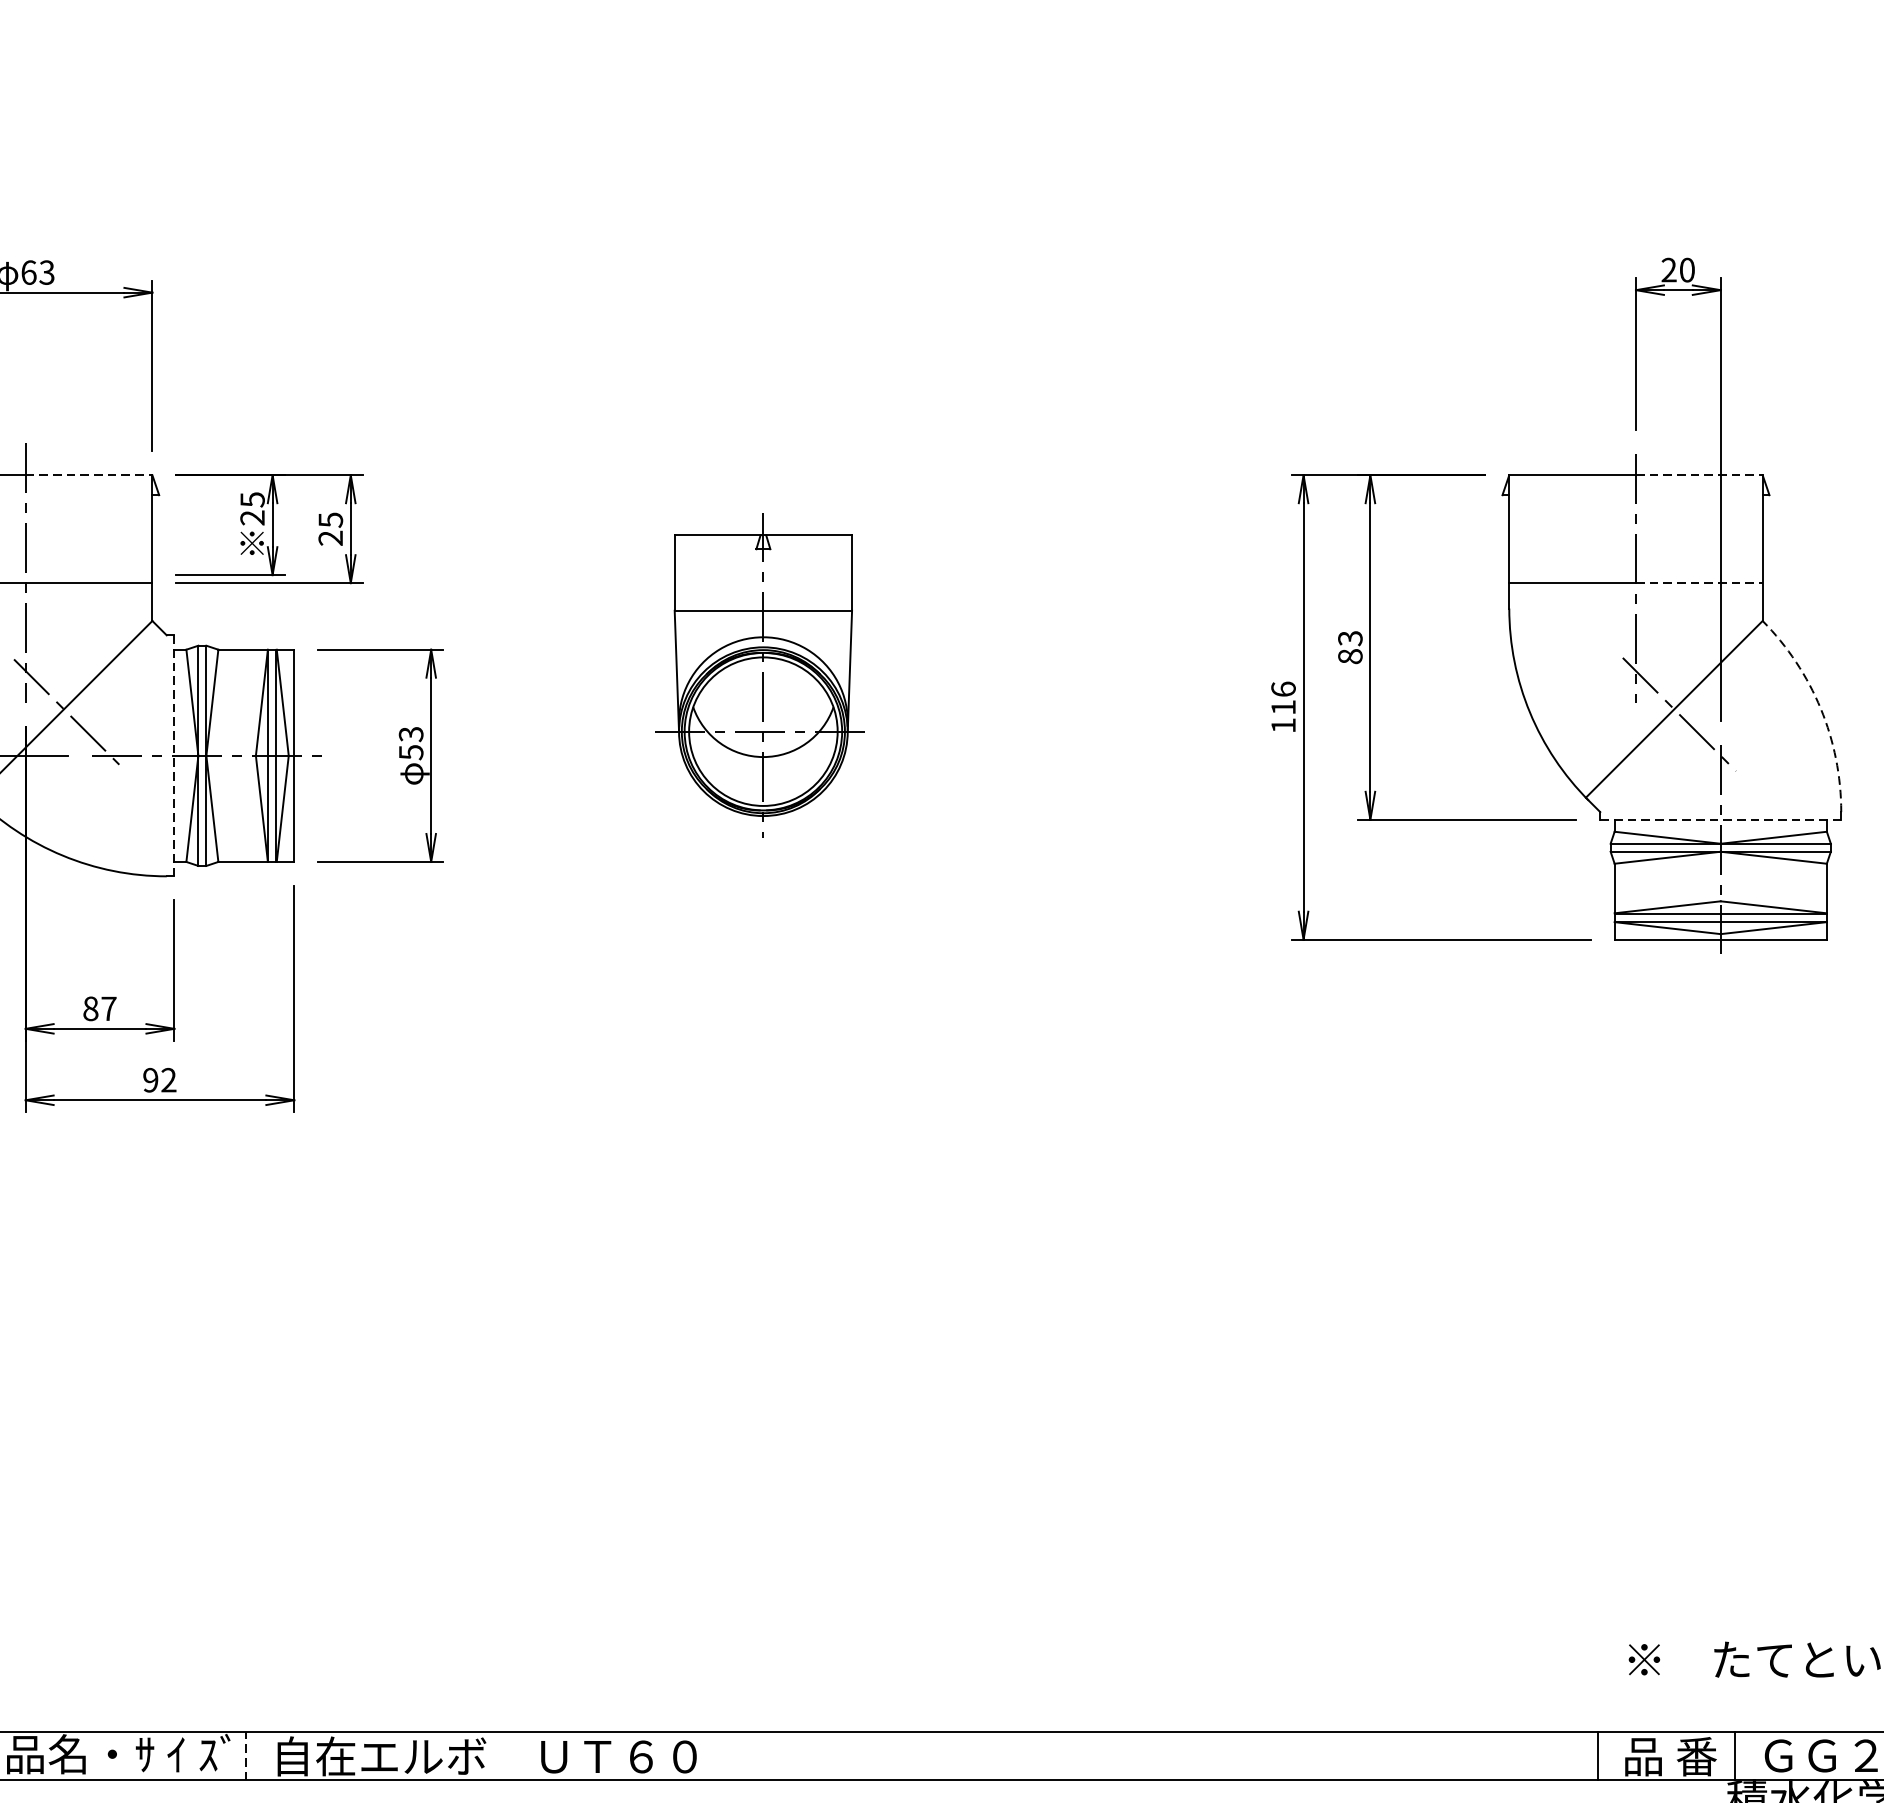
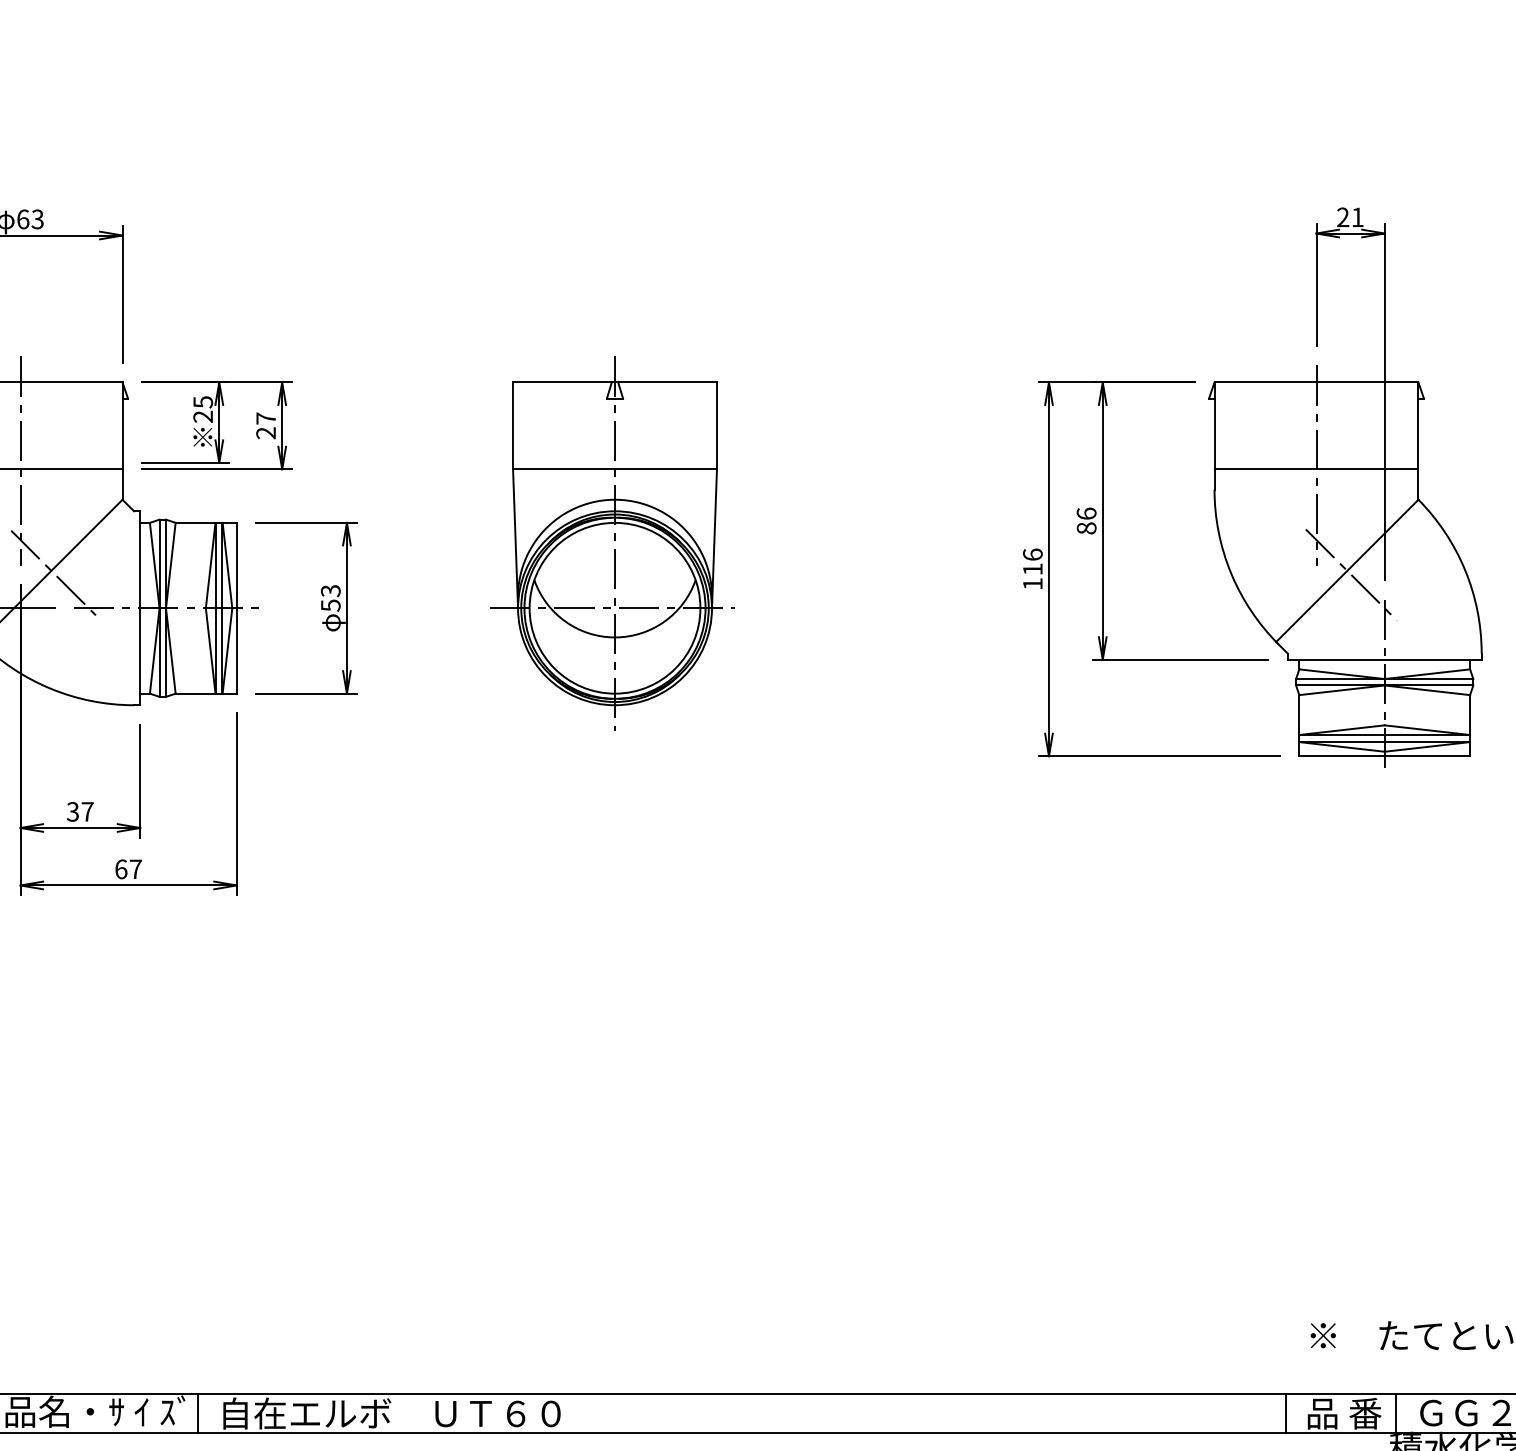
text: (1686, 270) -> (1357, 217), 20 -> 21
line: (88, 475) -> (71, 382), dashed -> solid
line: (1699, 475) -> (1367, 382), dashed -> solid
text: (331, 520) -> (266, 418), 25 -> 27
line: (1699, 583) -> (1367, 469), dashed -> solid
text: (1350, 638) -> (1086, 513), 83 -> 86
part: (761, 675) -> (612, 543), size x1.43
arc: (1821, 708) -> (1465, 570), dashed -> solid
line: (174, 756) -> (140, 608), dashed -> solid
line: (1720, 819) -> (1384, 659), dashed -> solid
text: (90, 1008) -> (72, 811), 87 -> 37
text: (159, 1080) -> (128, 869), 92 -> 67
line: (245, 1756) -> (197, 1413), dashed -> solid

